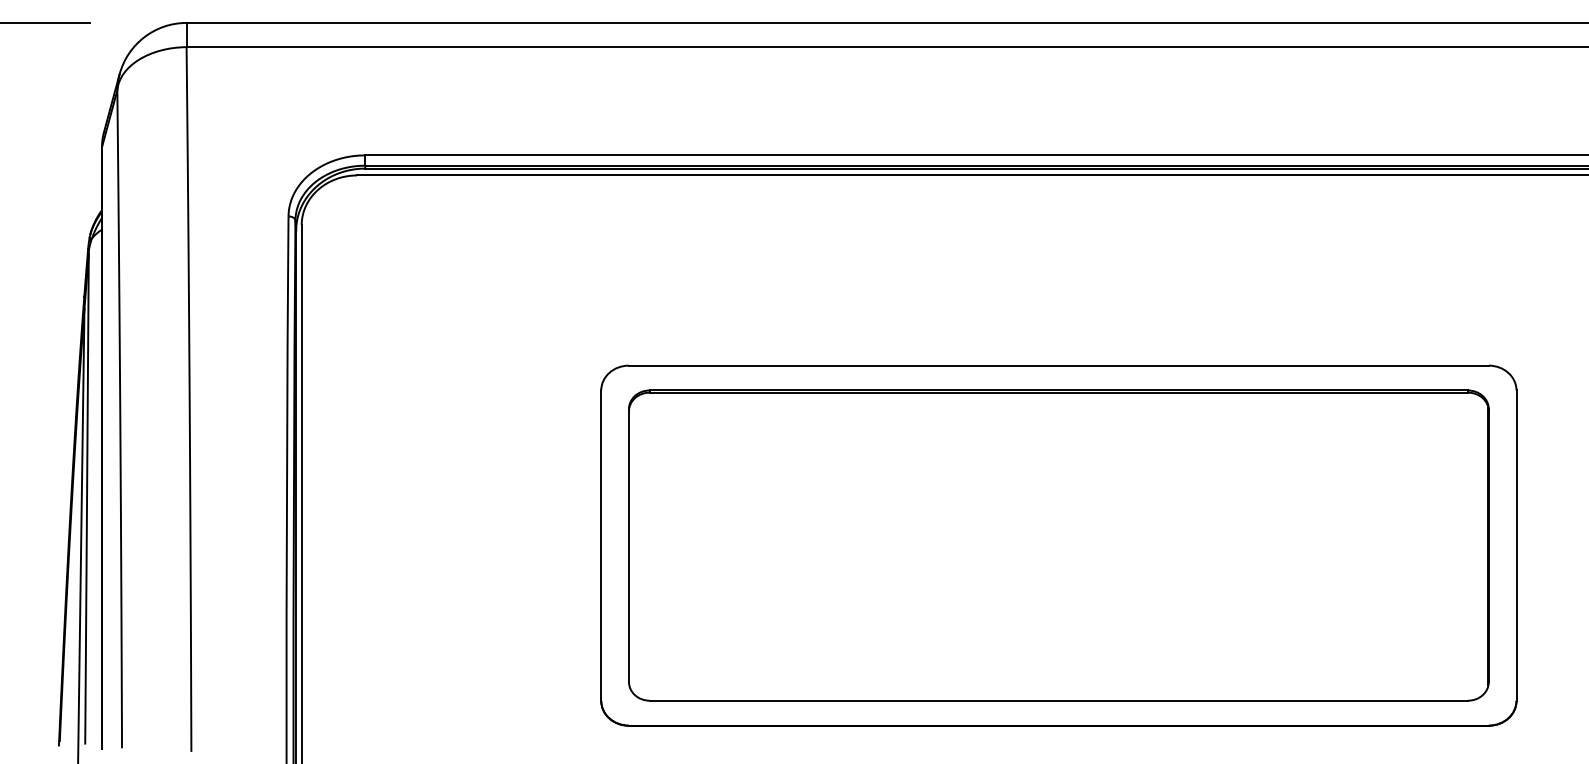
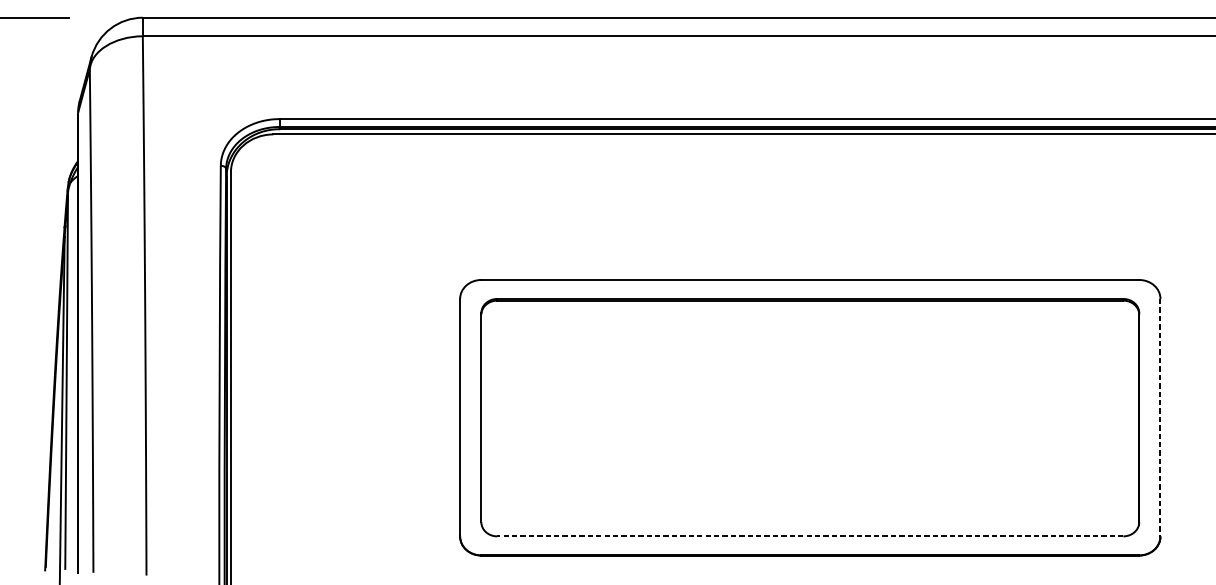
line: (1516, 546) -> (1160, 418), solid -> dashed
line: (1058, 700) -> (810, 536), solid -> dashed

